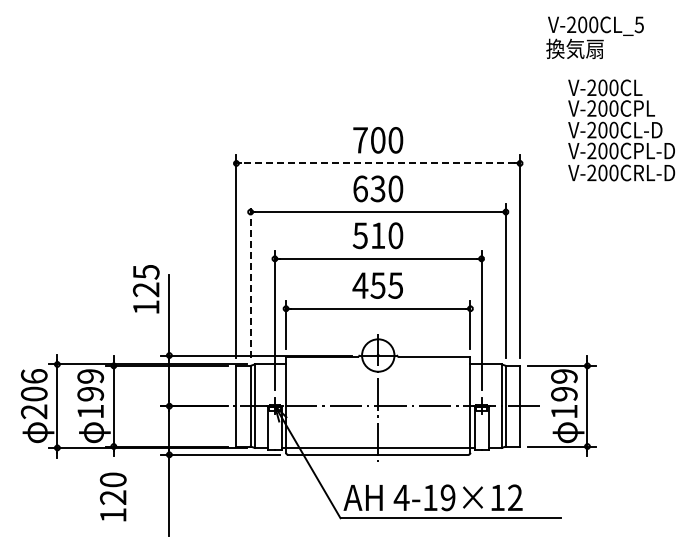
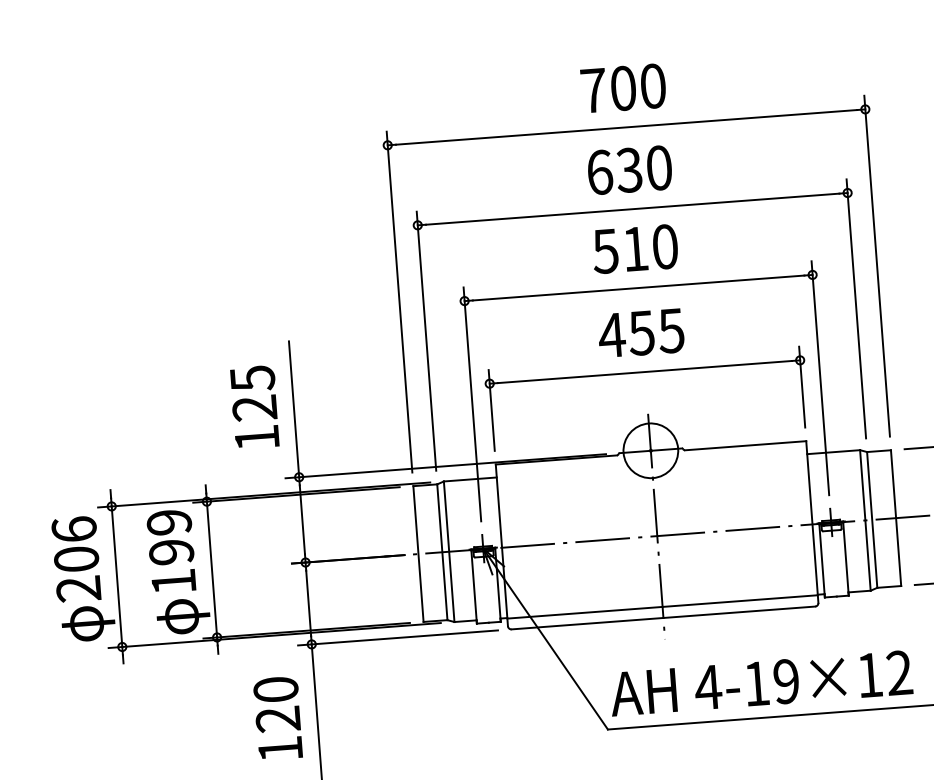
line: (378, 163) -> (626, 127), dashed -> solid
line: (250, 280) -> (426, 340), dashed -> solid
text: (146, 289) -> (255, 407), moved
text: (113, 496) -> (278, 717), moved

